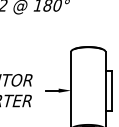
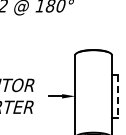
line: (111, 90) -> (118, 96), solid -> dashed

